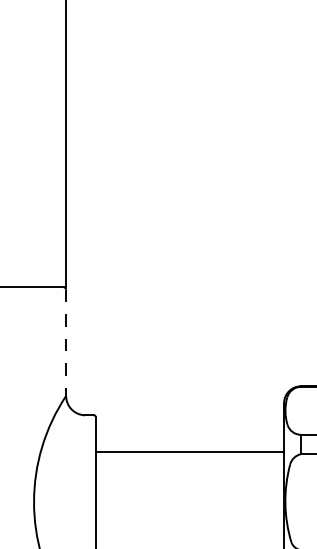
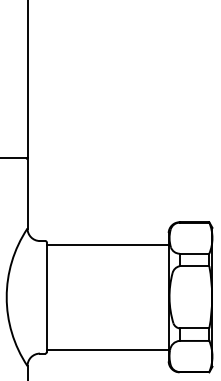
line: (66, 343) -> (27, 194), dashed -> solid
line: (189, 453) -> (107, 245), moved

